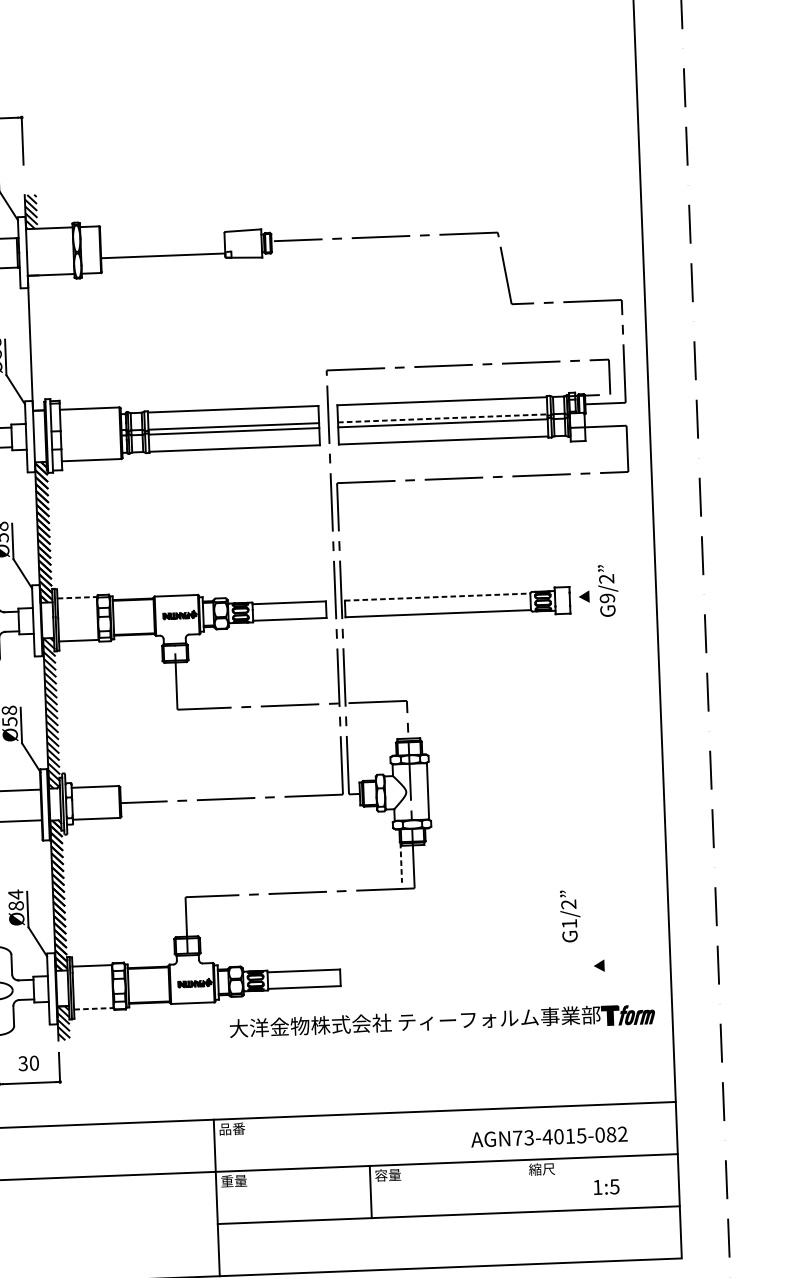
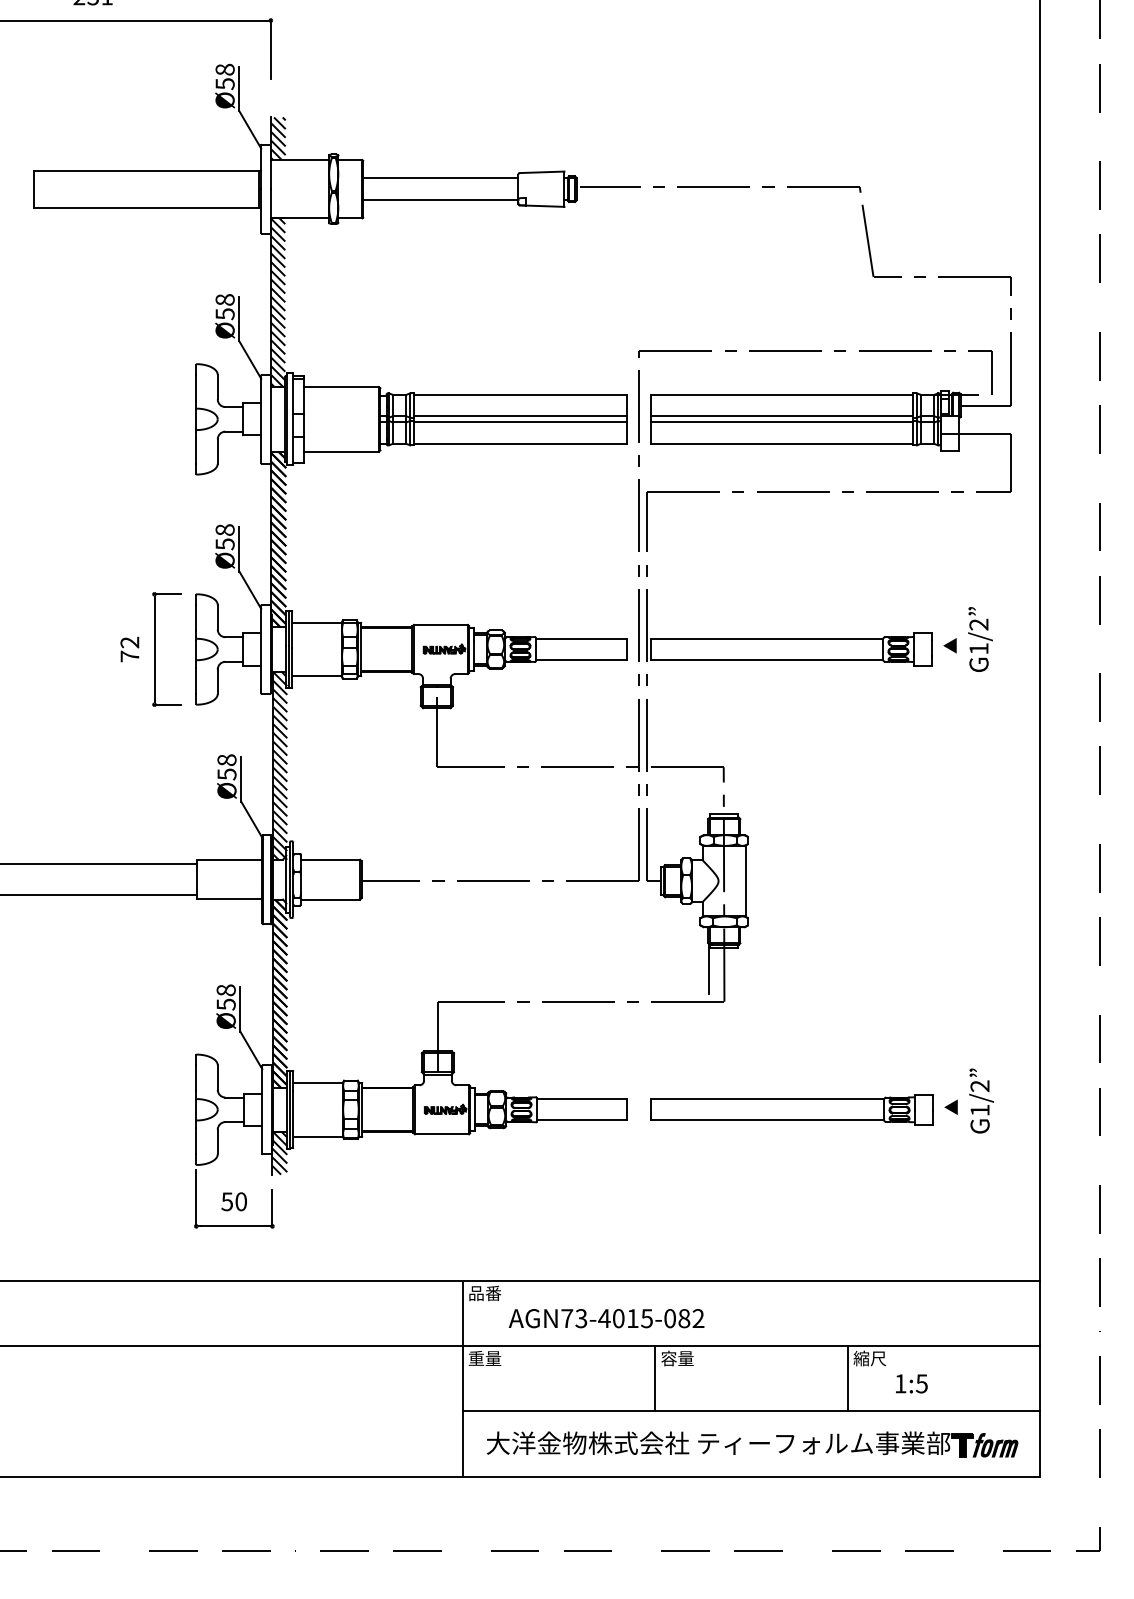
line: (162, 238) -> (440, 178), added
hatch: (35, 342) -> (277, 302), added
line: (443, 418) -> (782, 416), dashed -> solid
line: (77, 597) -> (317, 622), dashed -> solid
line: (437, 597) -> (767, 639), dashed -> solid
text: (607, 598) -> (978, 648), G9/2 -> G1/2
line: (400, 863) -> (708, 969), dashed -> solid
text: (15, 900) -> (225, 997), Ø84 -> Ø58
text: (570, 915) -> (981, 1100), moved
part: (471, 972) -> (791, 1109), added
line: (94, 1008) -> (318, 1136), dashed -> solid
part: (442, 1021) -> (752, 1444), moved
text: (23, 1063) -> (227, 1201), 30 -> 50
text: (549, 1136) -> (606, 1318), moved
line: (524, 1185) -> (847, 1378), added
text: (606, 1186) -> (911, 1383), moved

